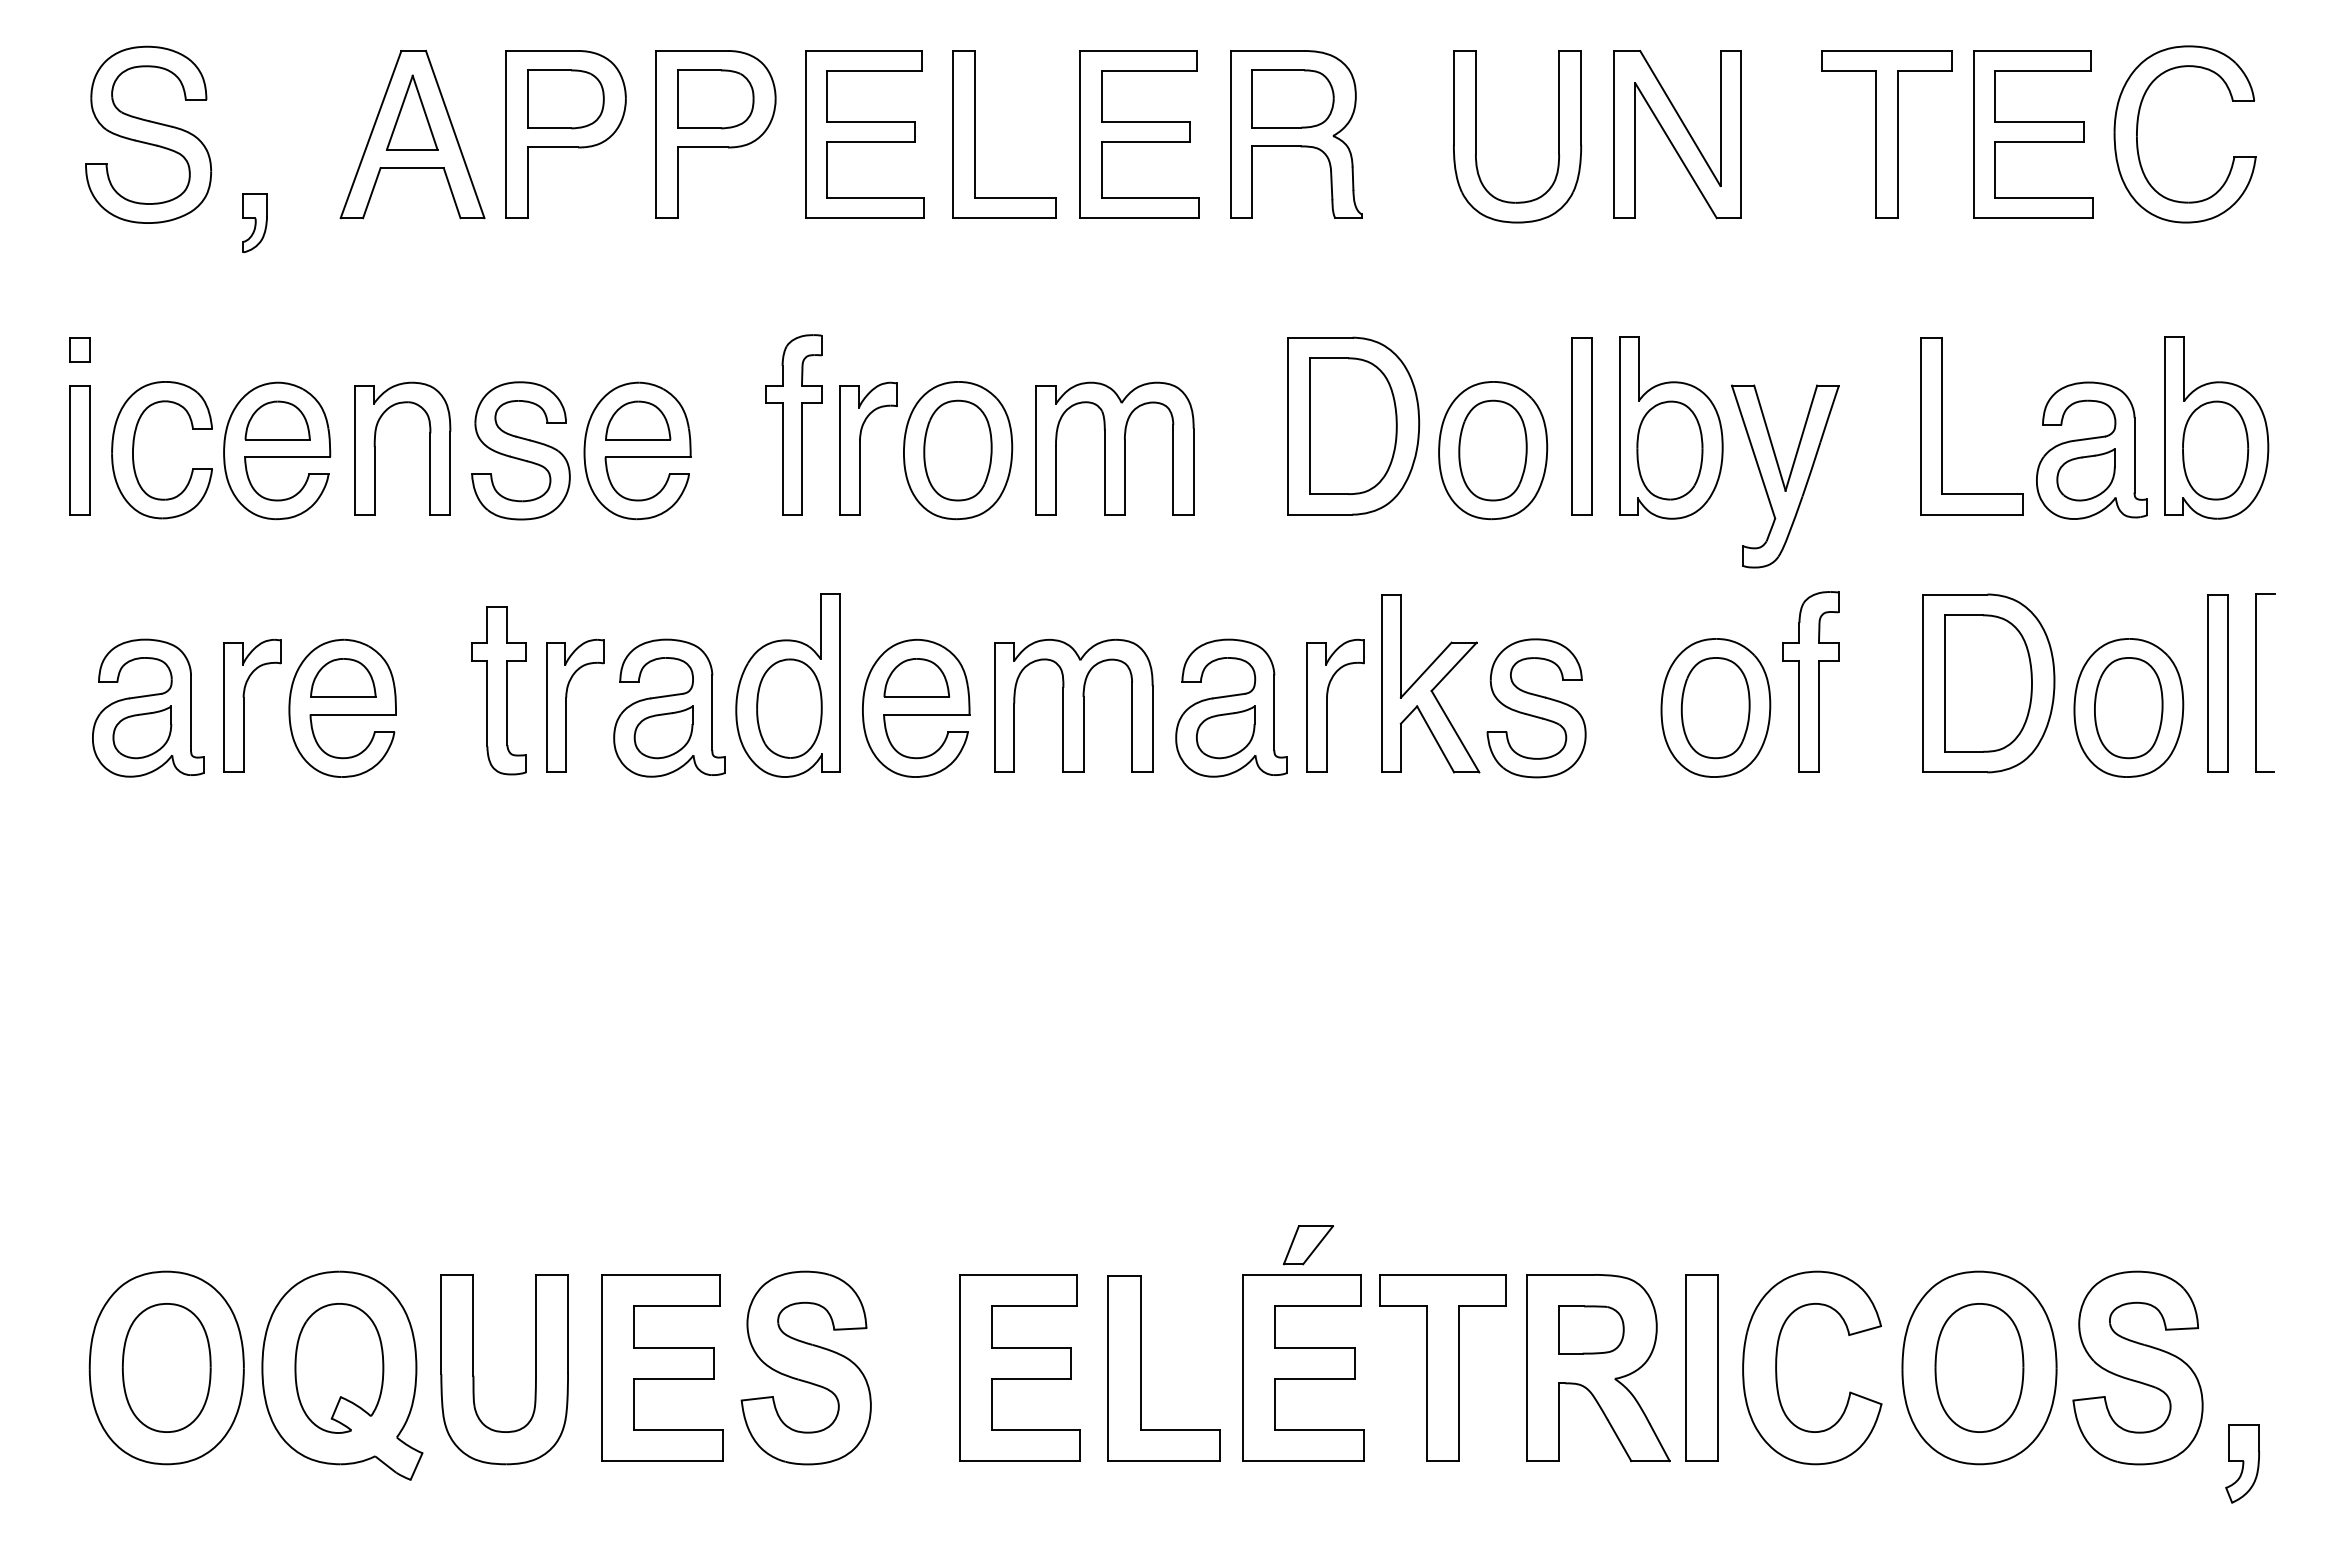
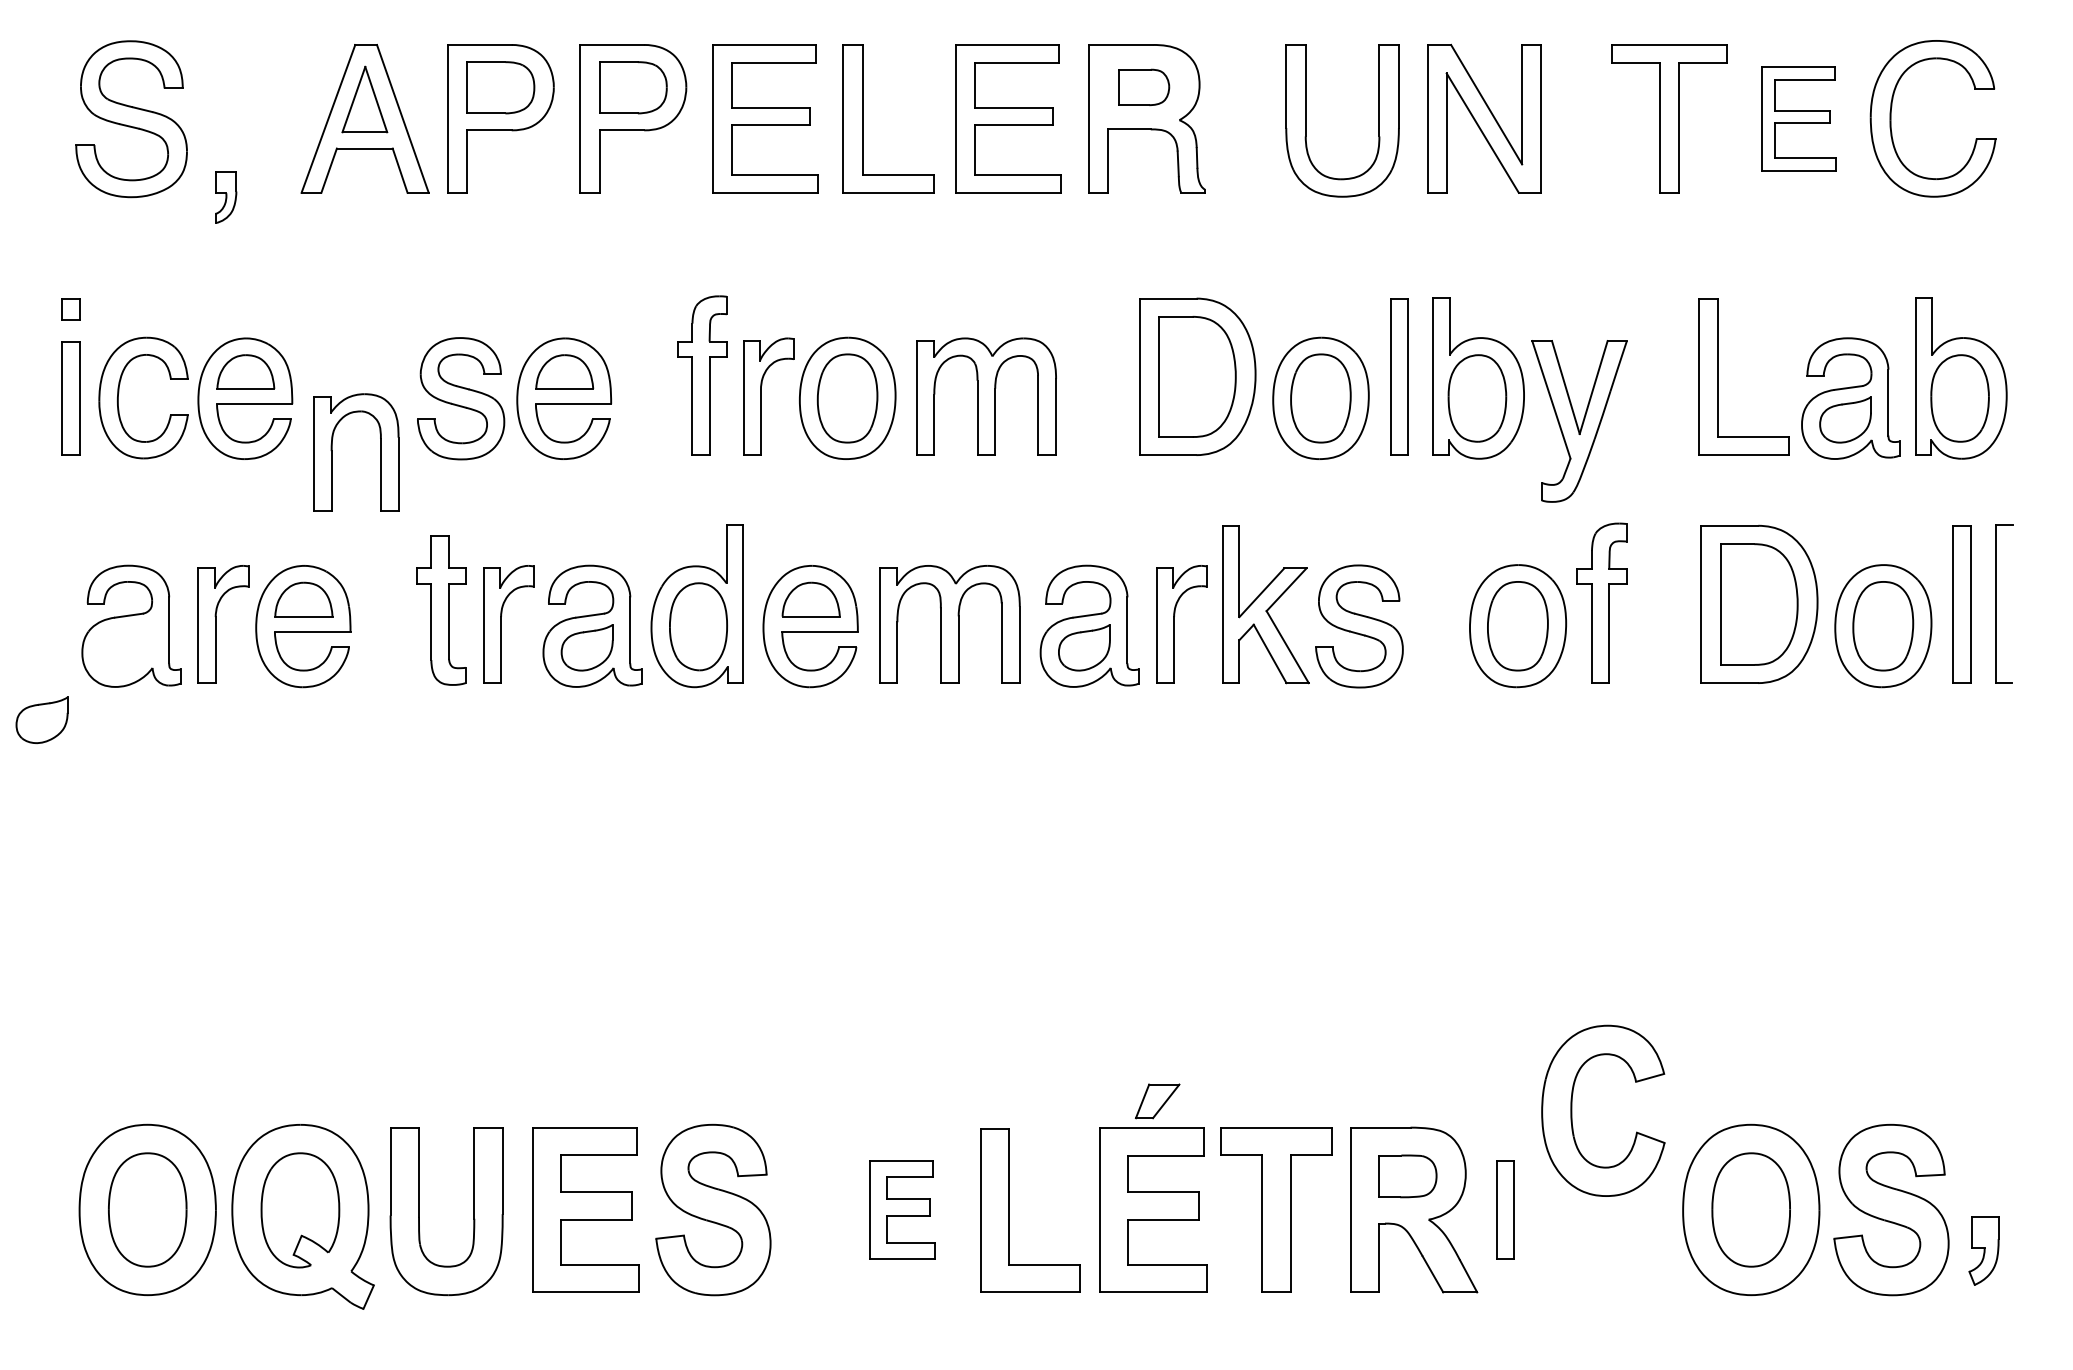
part: (1292, 98) -> (1143, 87), size x0.7
part: (2033, 134) -> (1799, 118), size x0.7
part: (375, 448) -> (332, 452), moved
part: (142, 732) -> (42, 720), moved
part: (1777, 1363) -> (1572, 1106), moved
part: (1019, 1367) -> (902, 1209), size x0.6
part: (1701, 1367) -> (1505, 1209), size x0.6
part: (2242, 1463) -> (1983, 1250), moved

